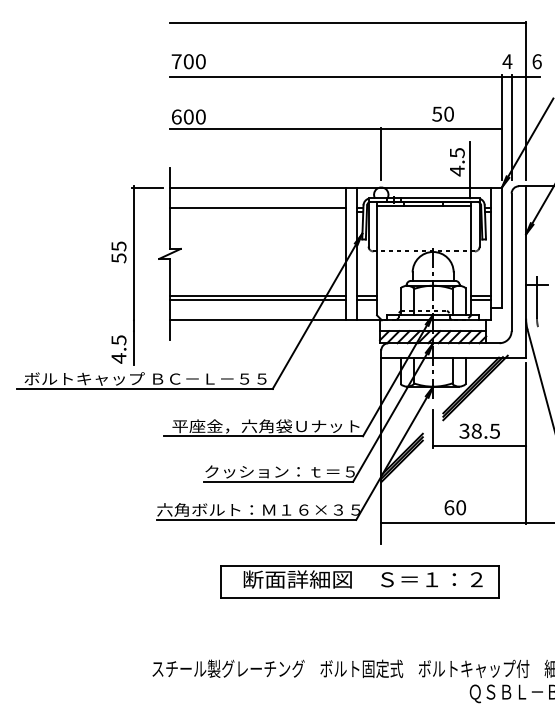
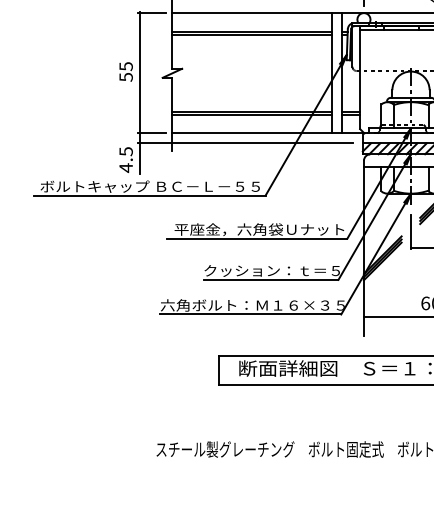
line: (257, 211) -> (251, 34), added
line: (147, 320) -> (152, 133), added
line: (250, 331) -> (245, 143), added

